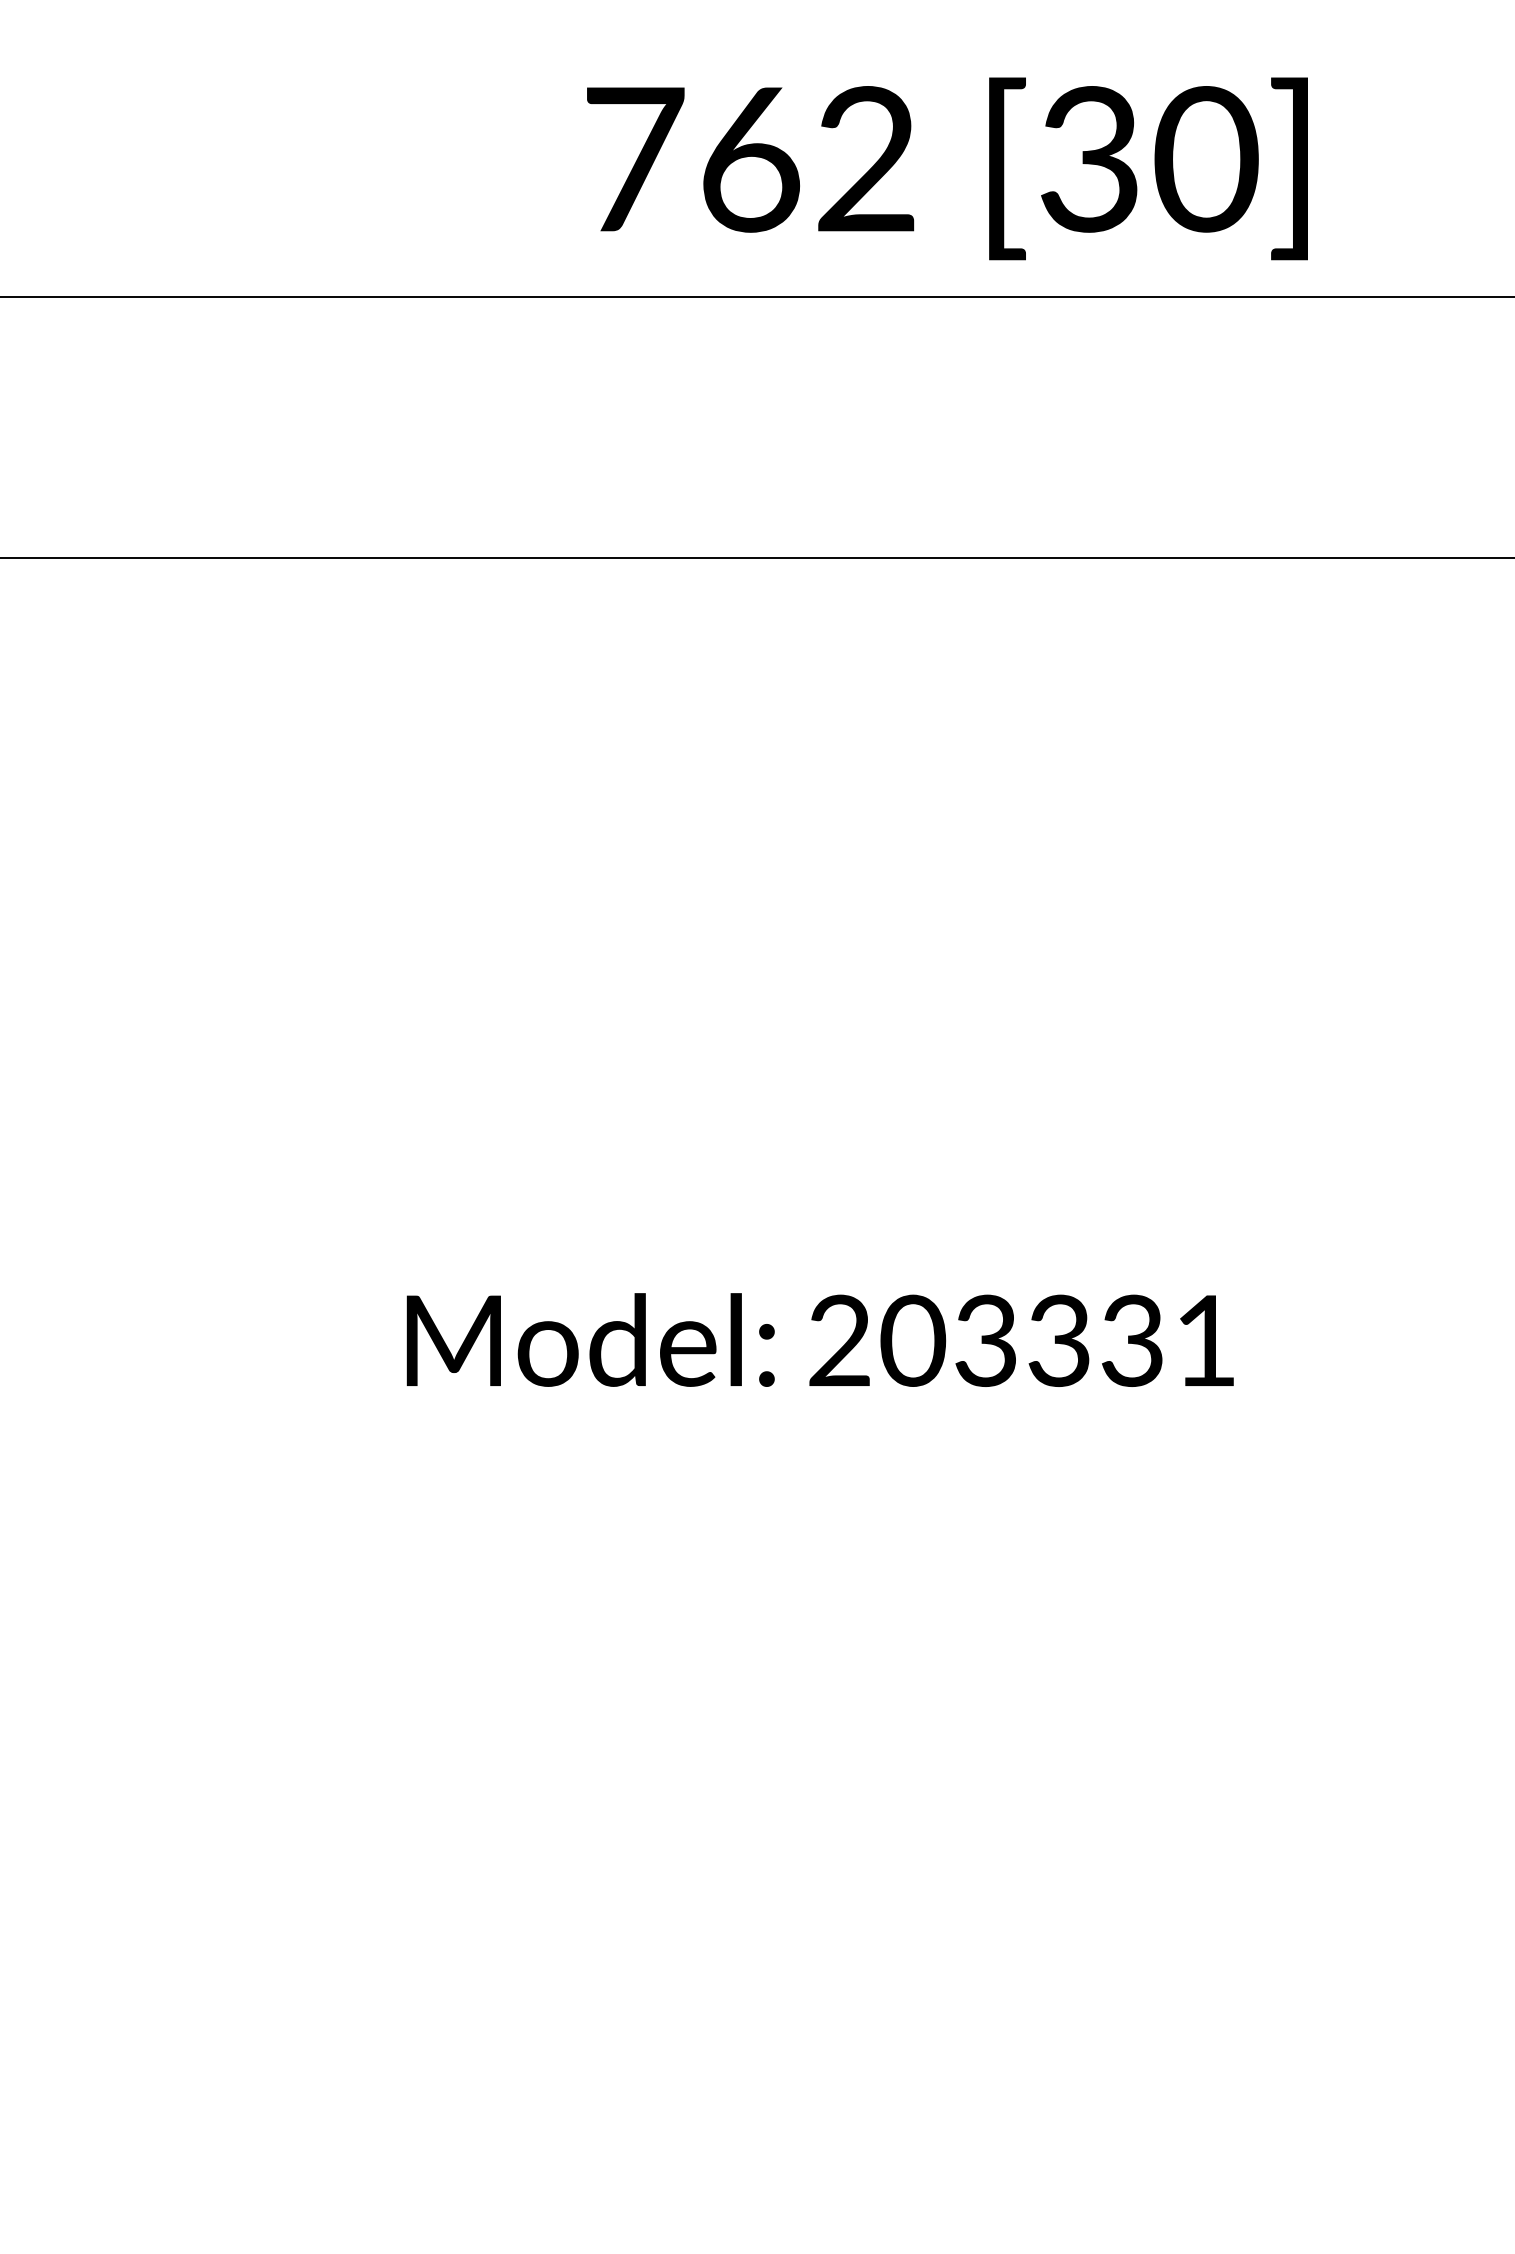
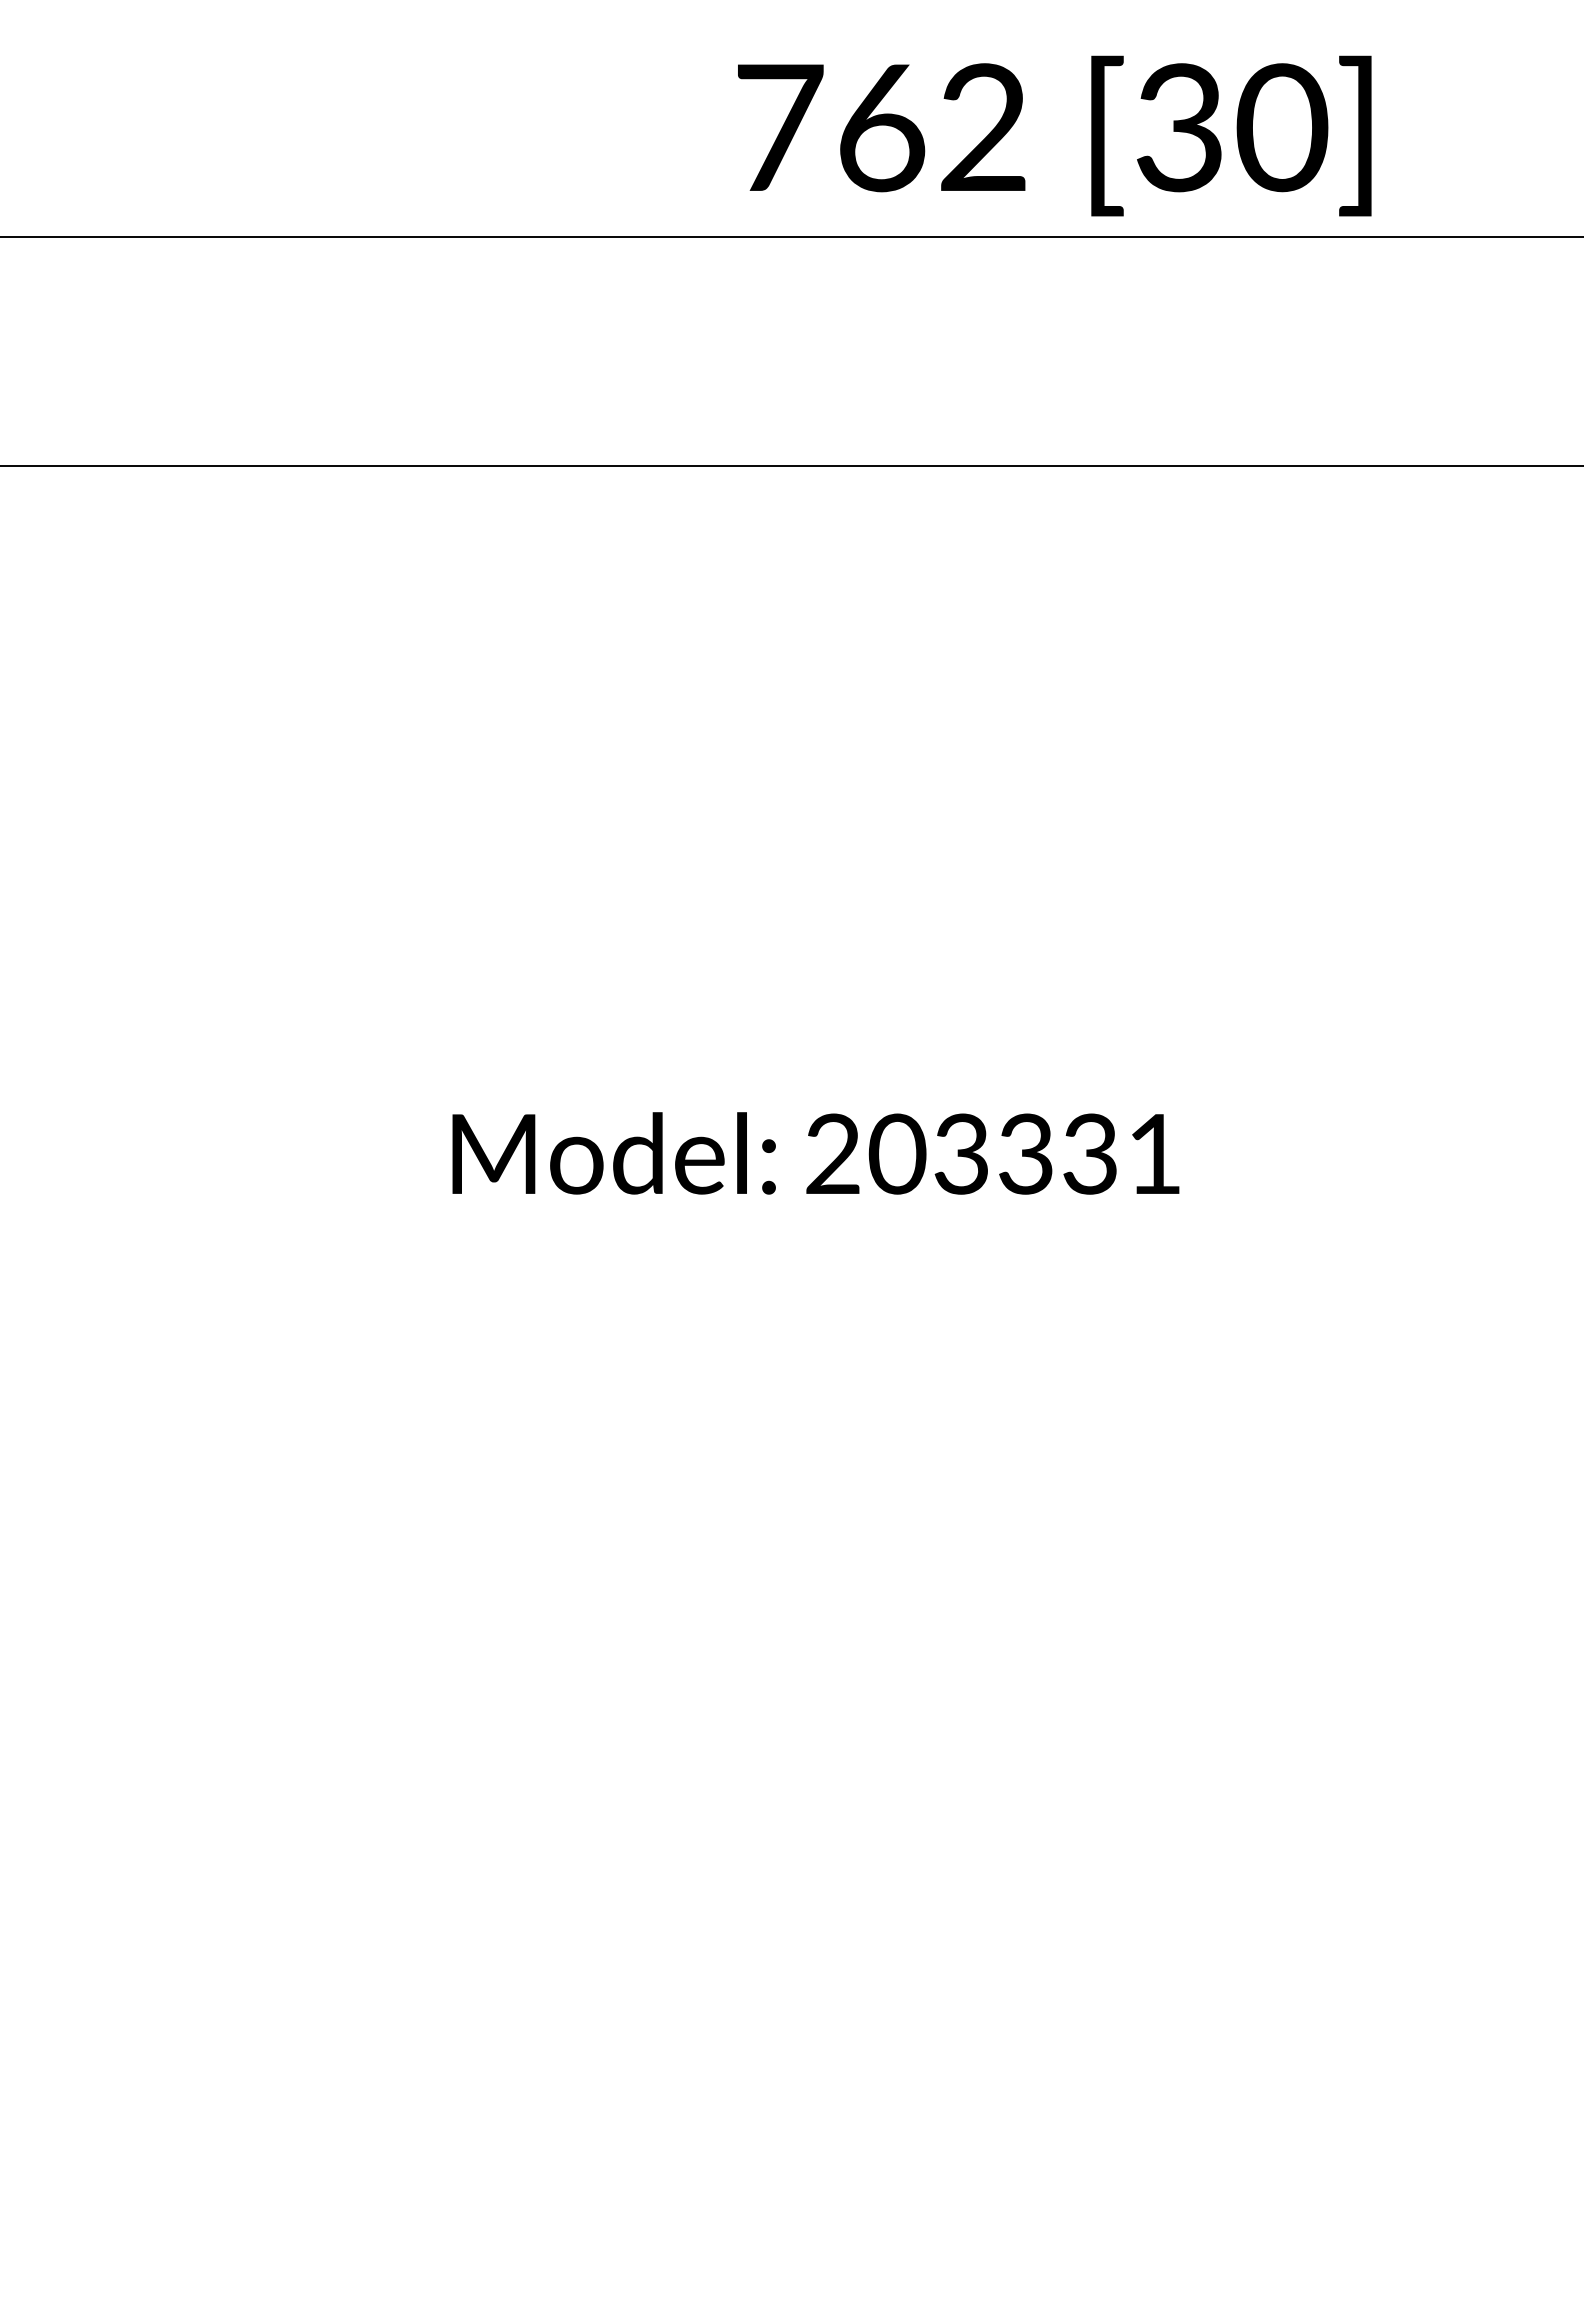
text: (947, 168) -> (1054, 135), moved

